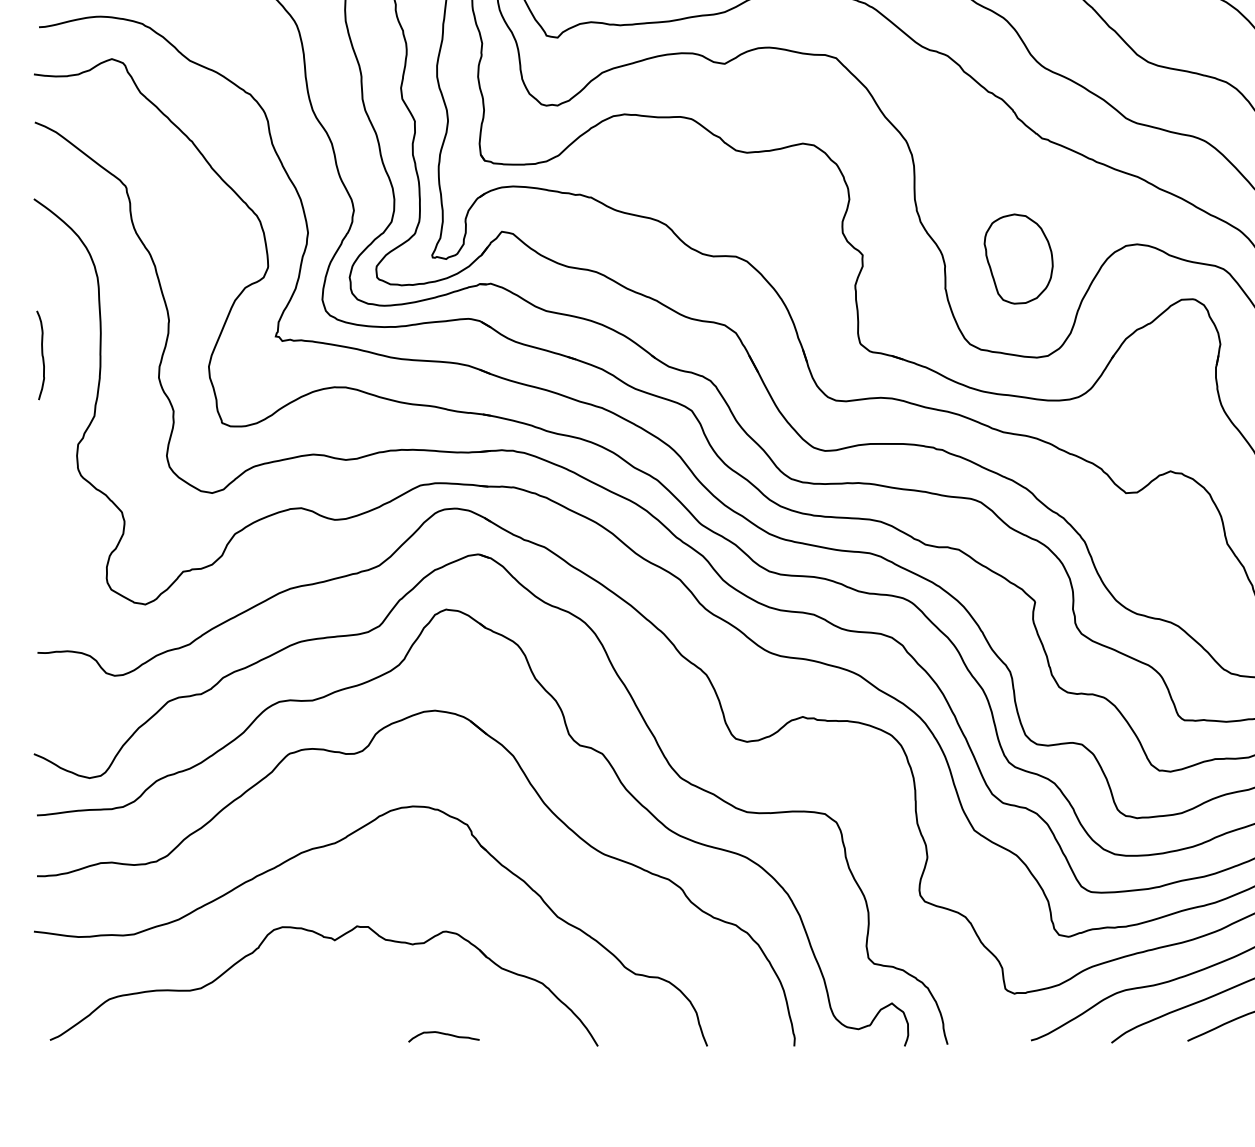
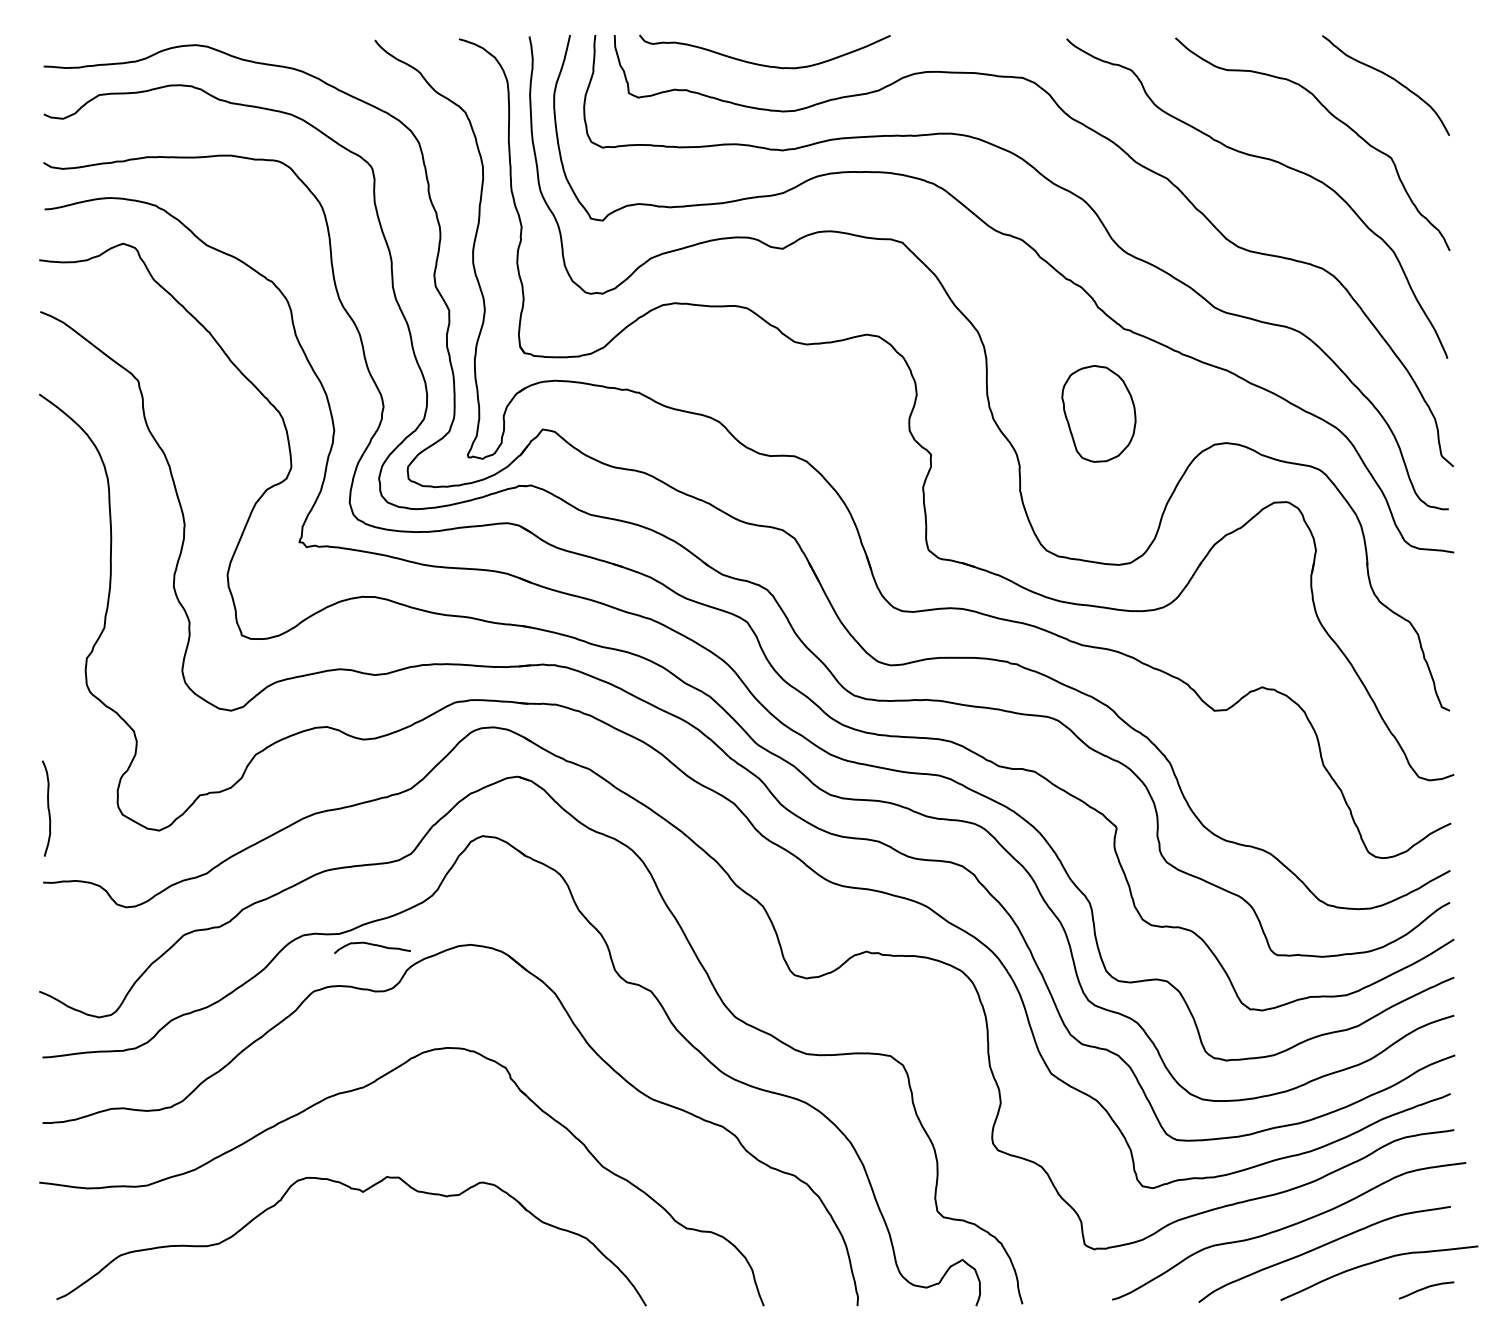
part: (1018, 258) -> (1098, 413), moved
curve: (41, 355) -> (47, 808), moved
curve: (443, 1034) -> (372, 945), moved

